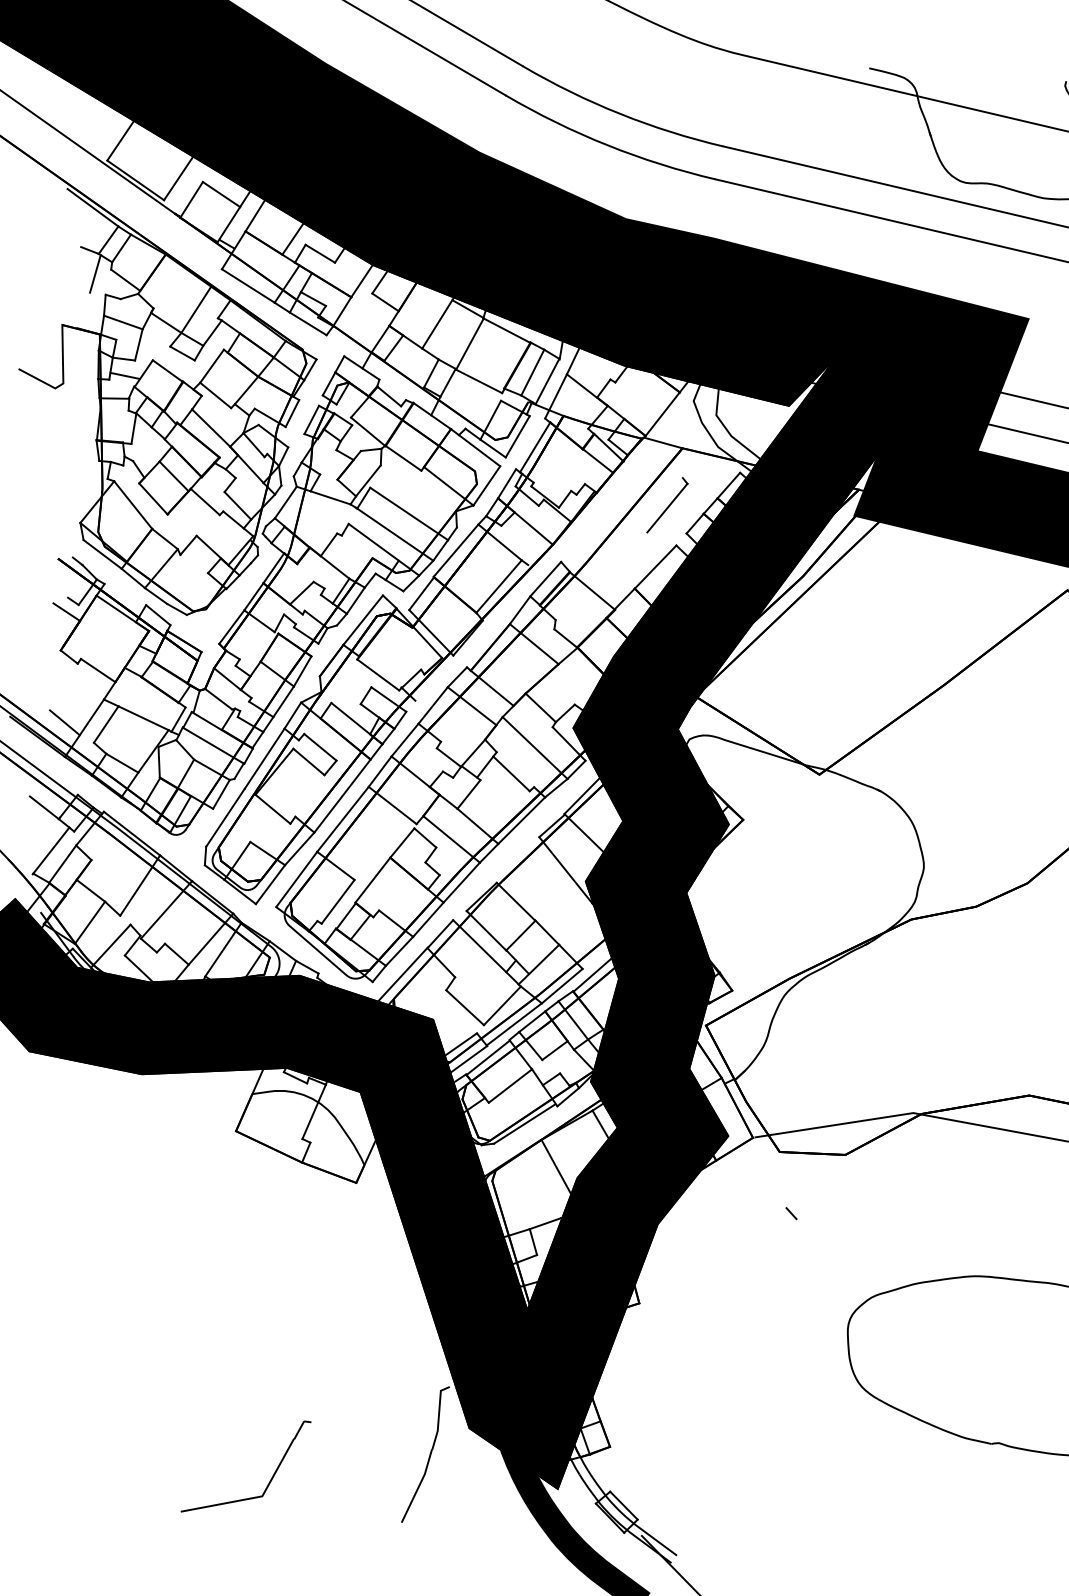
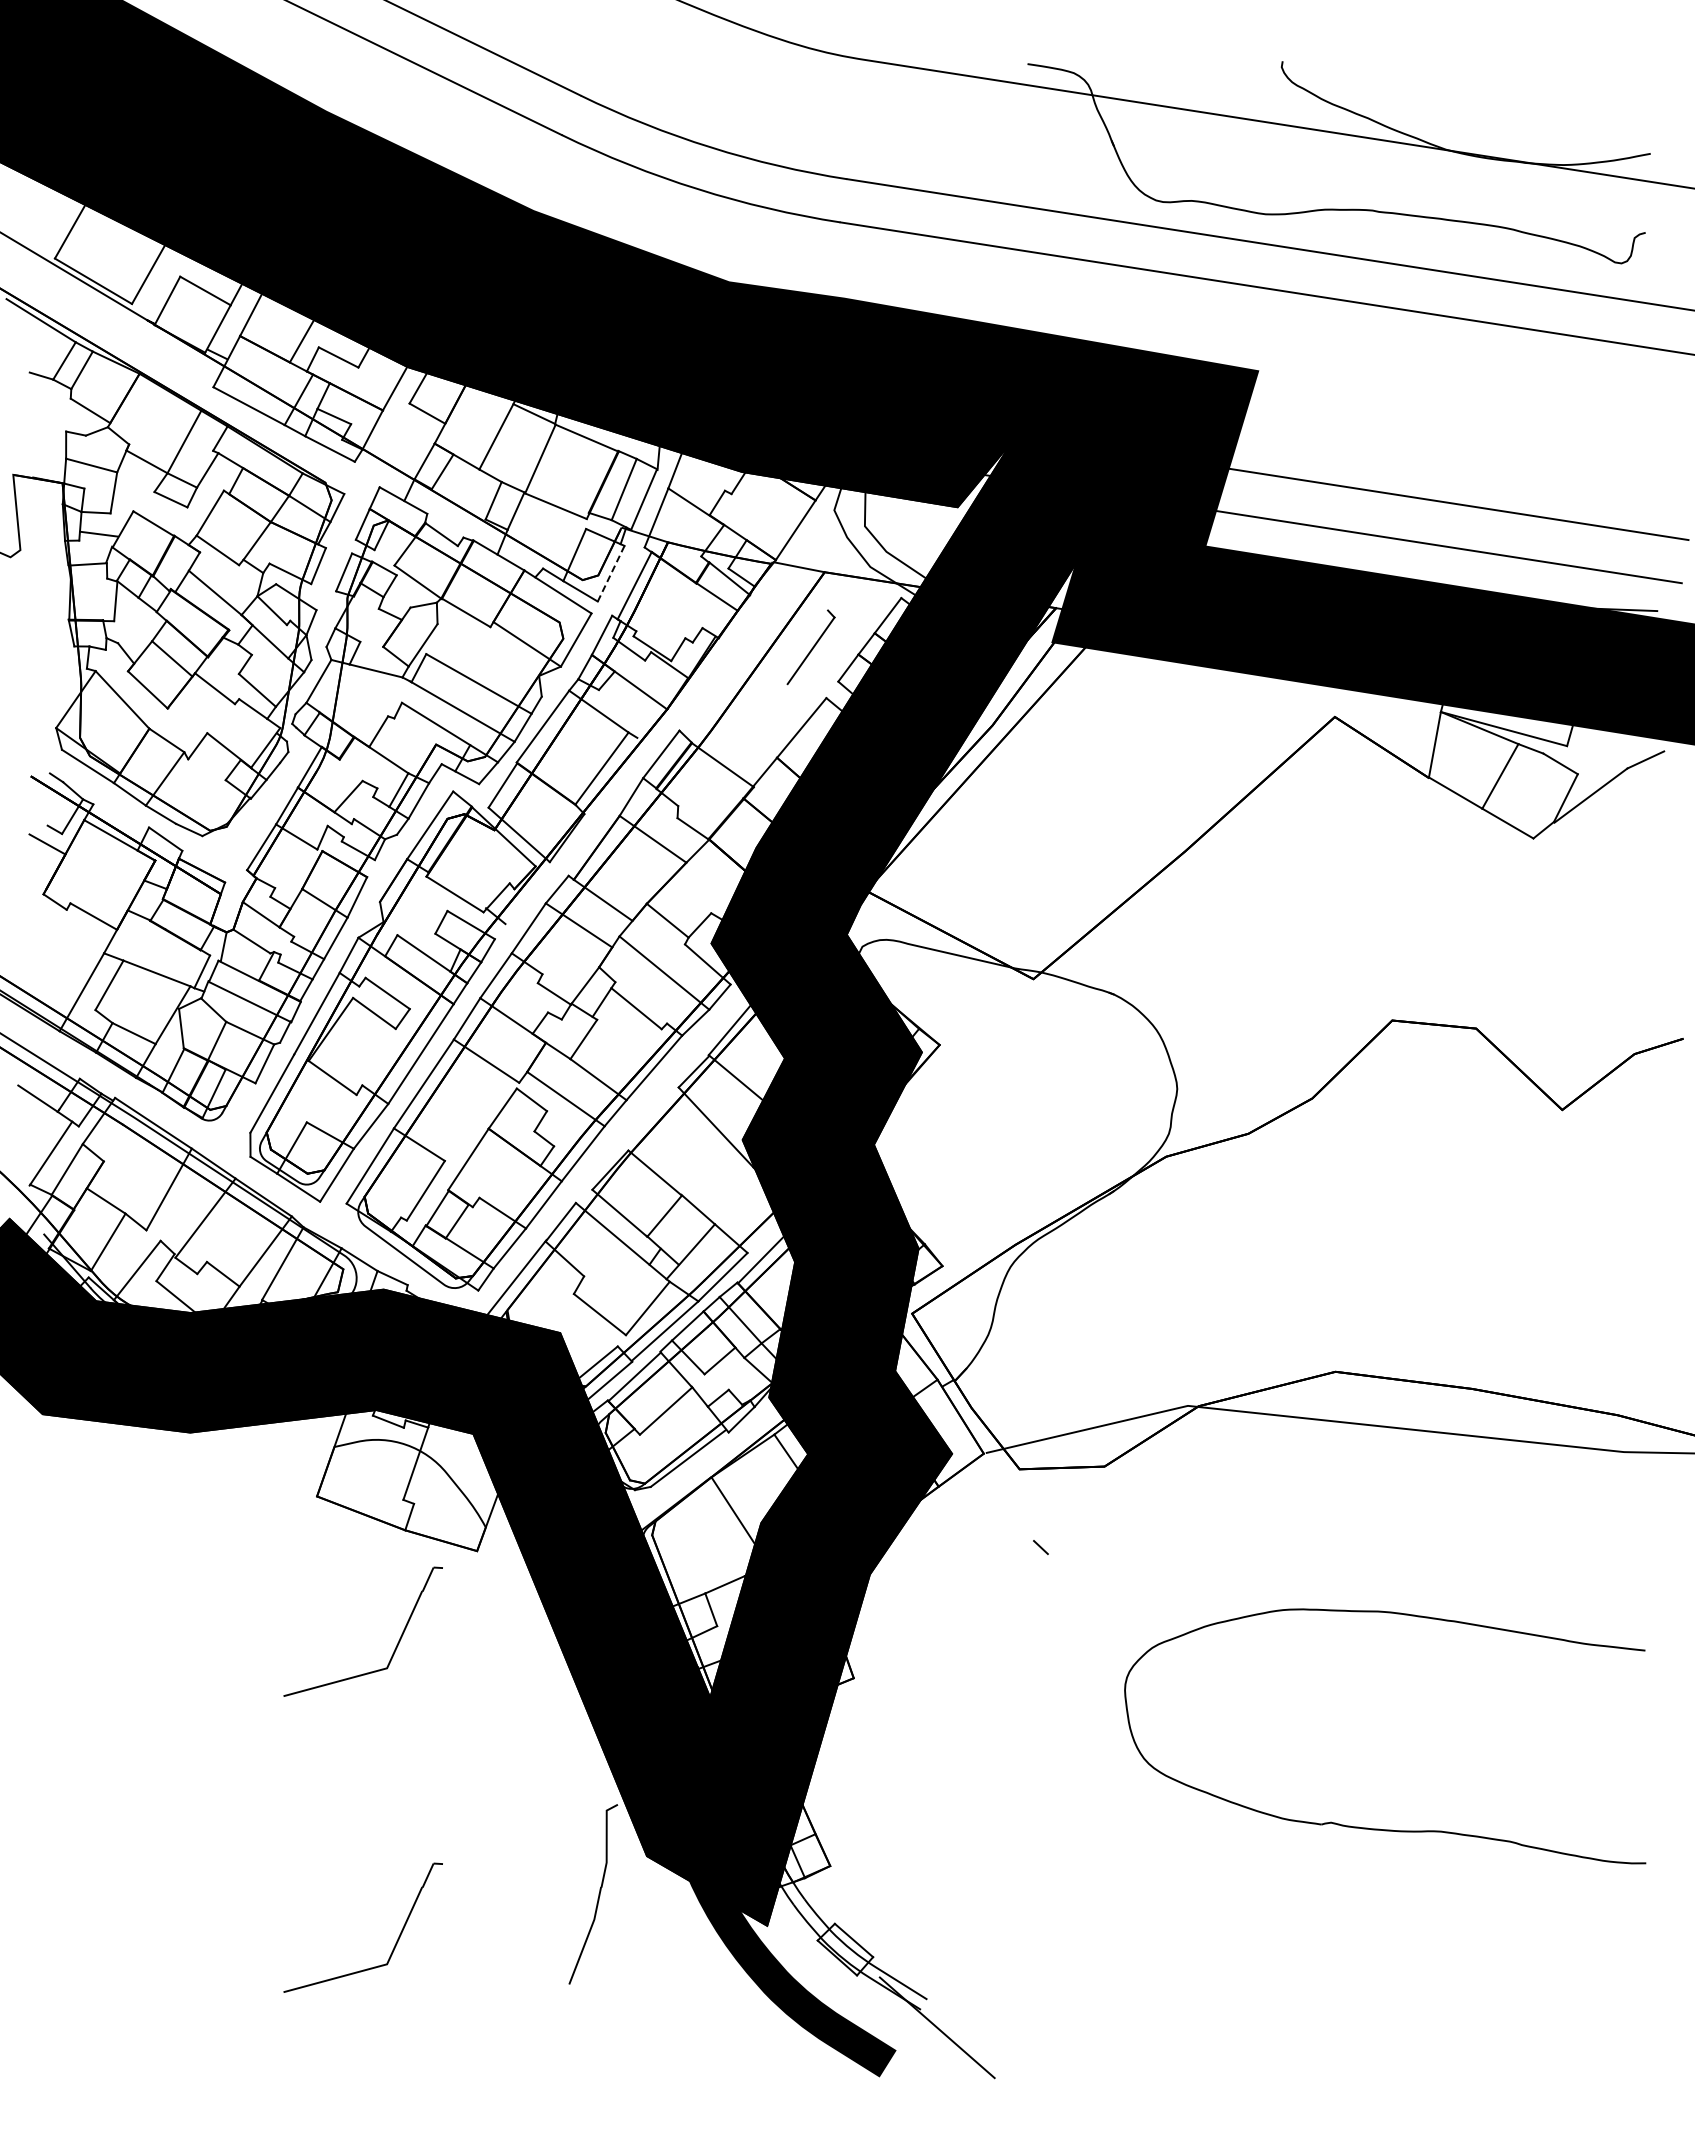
line: (95, 273) -> (50, 405), removed
line: (518, 436) -> (611, 573), solid -> dashed
line: (64, 722) -> (55, 986), removed
part: (288, 1250) -> (396, 1644), added

